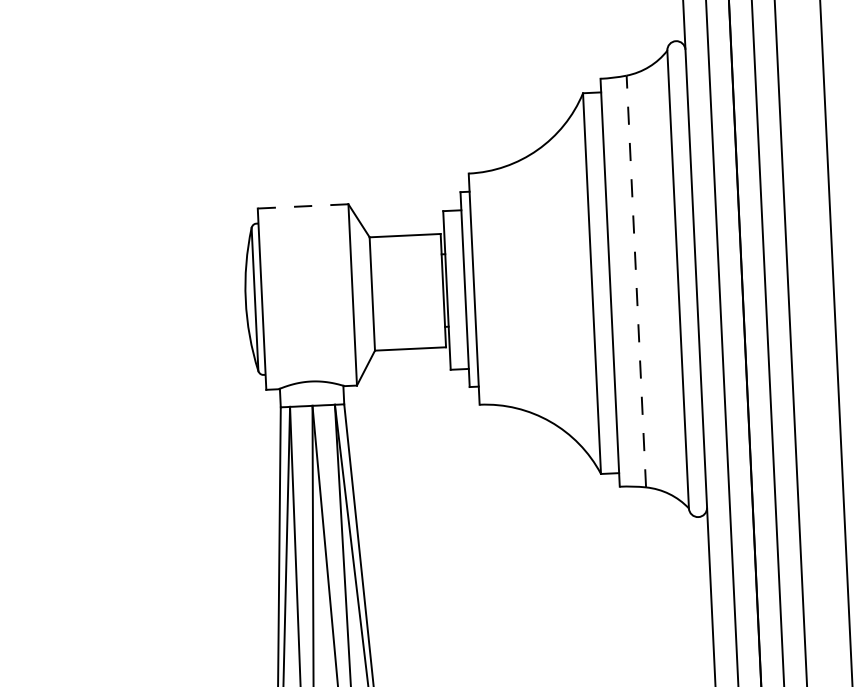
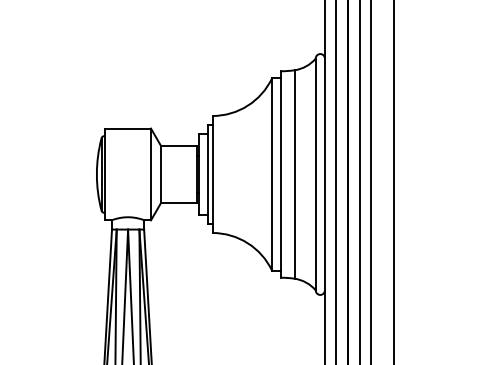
line: (303, 206) -> (128, 128), dashed -> solid
line: (636, 281) -> (294, 174), dashed -> solid

